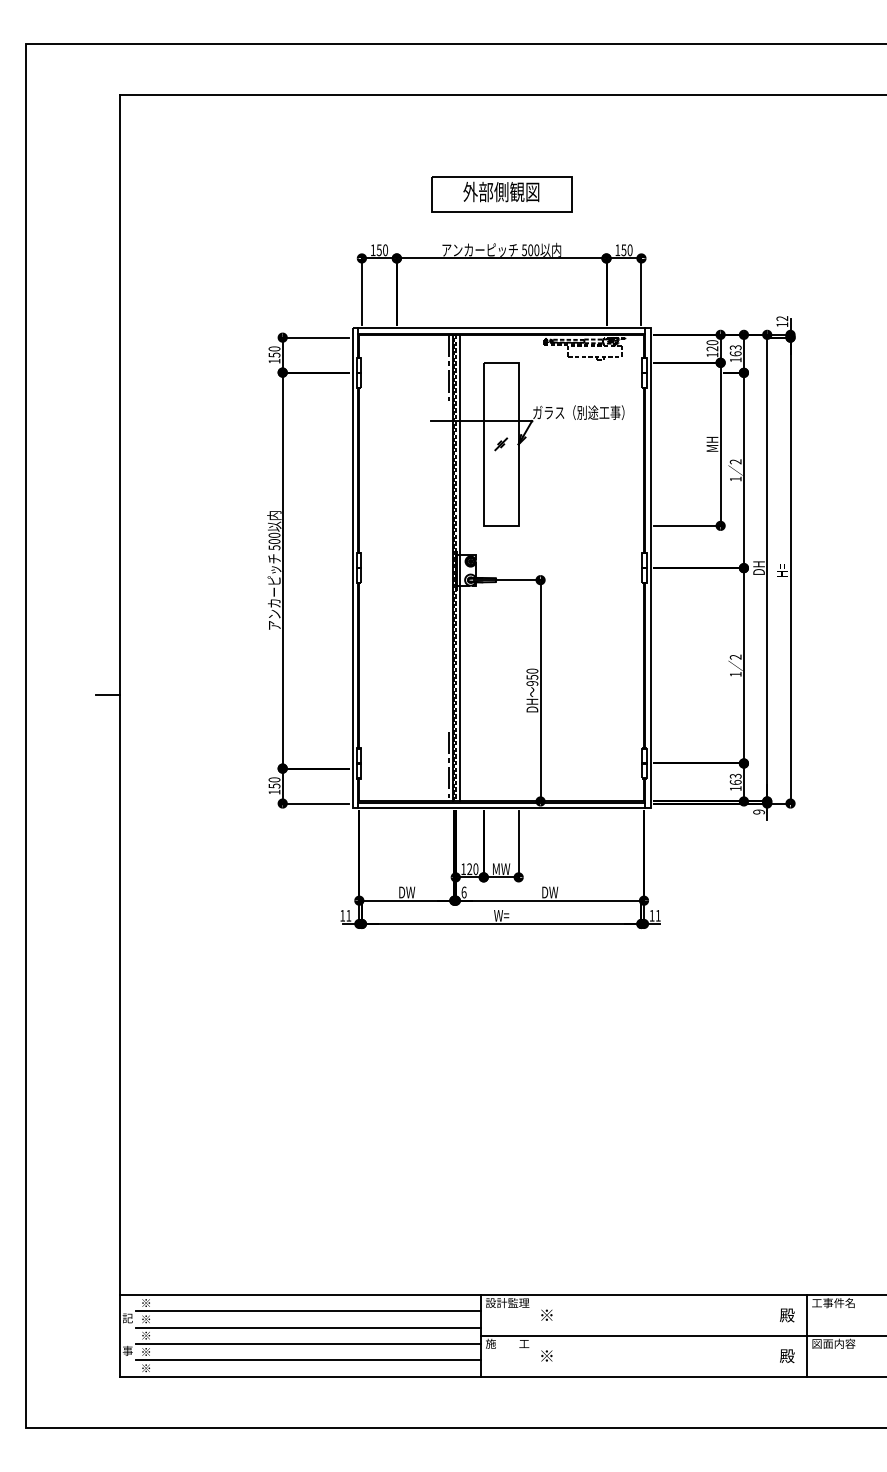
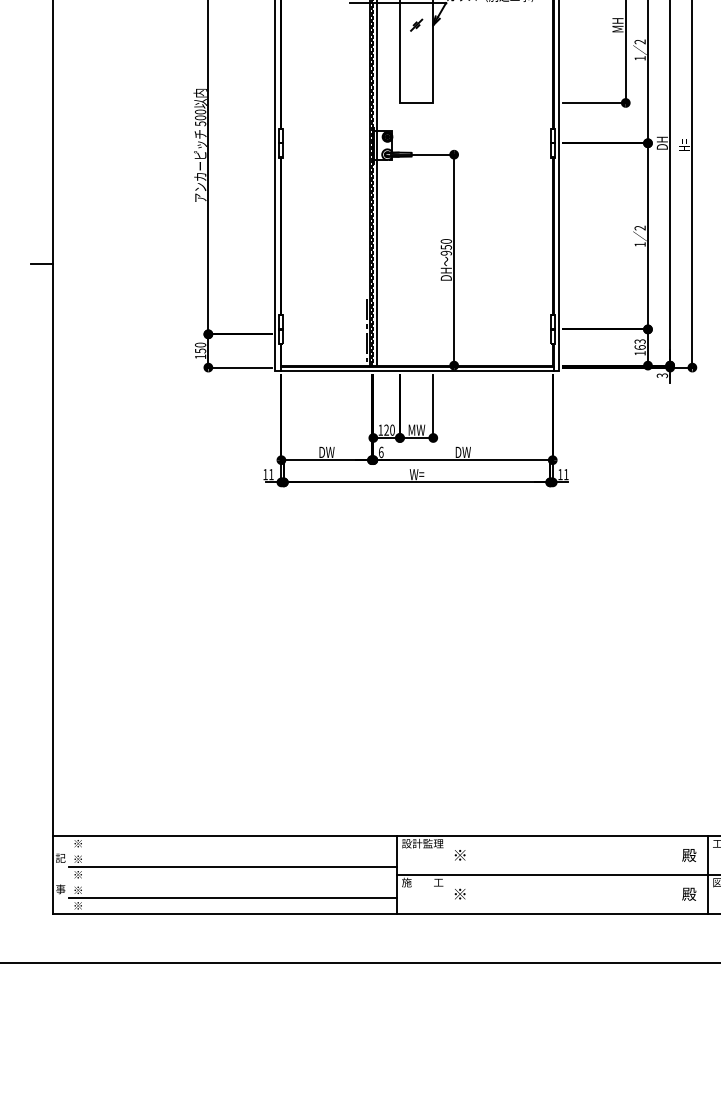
text: (758, 811) -> (661, 375), 9 -> 3
line: (307, 1311) -> (232, 851), removed
line: (307, 1343) -> (232, 882), removed

